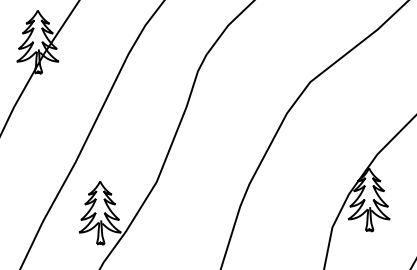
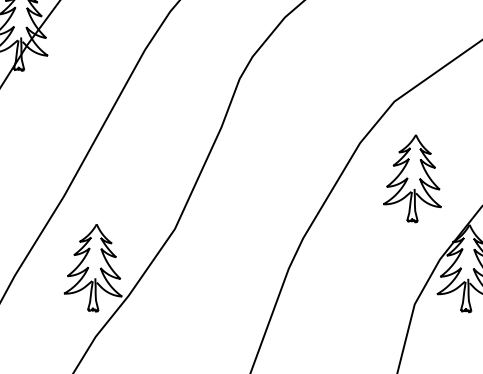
part: (326, 137) -> (412, 179), added

